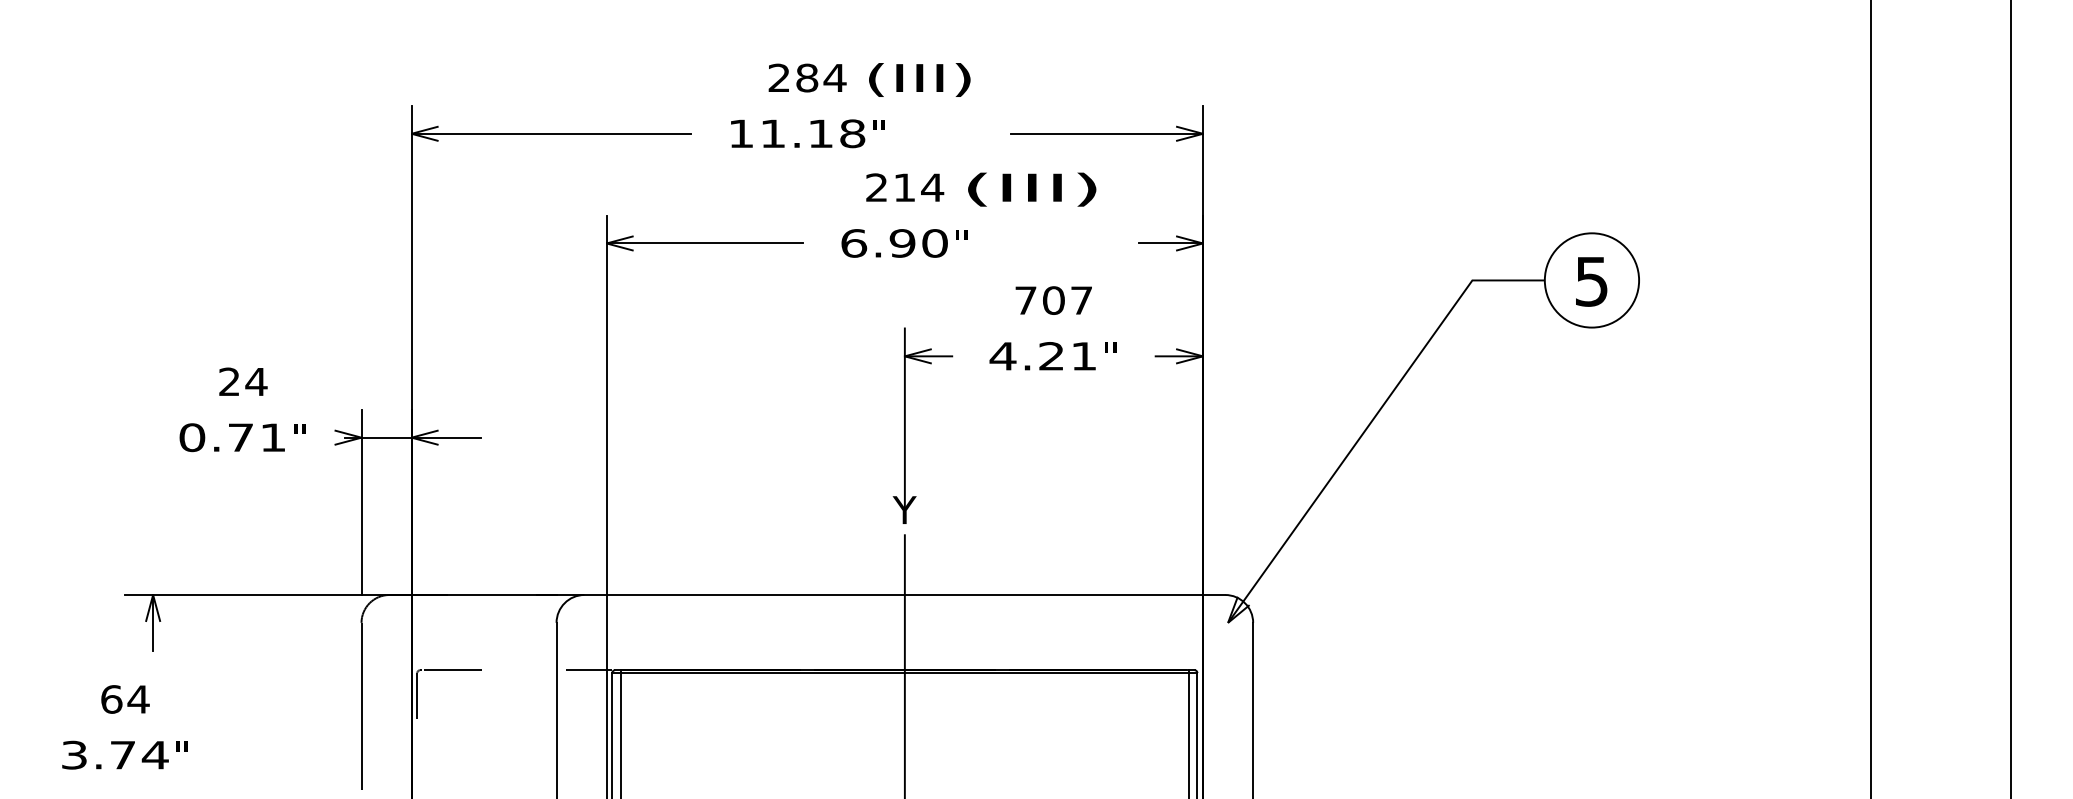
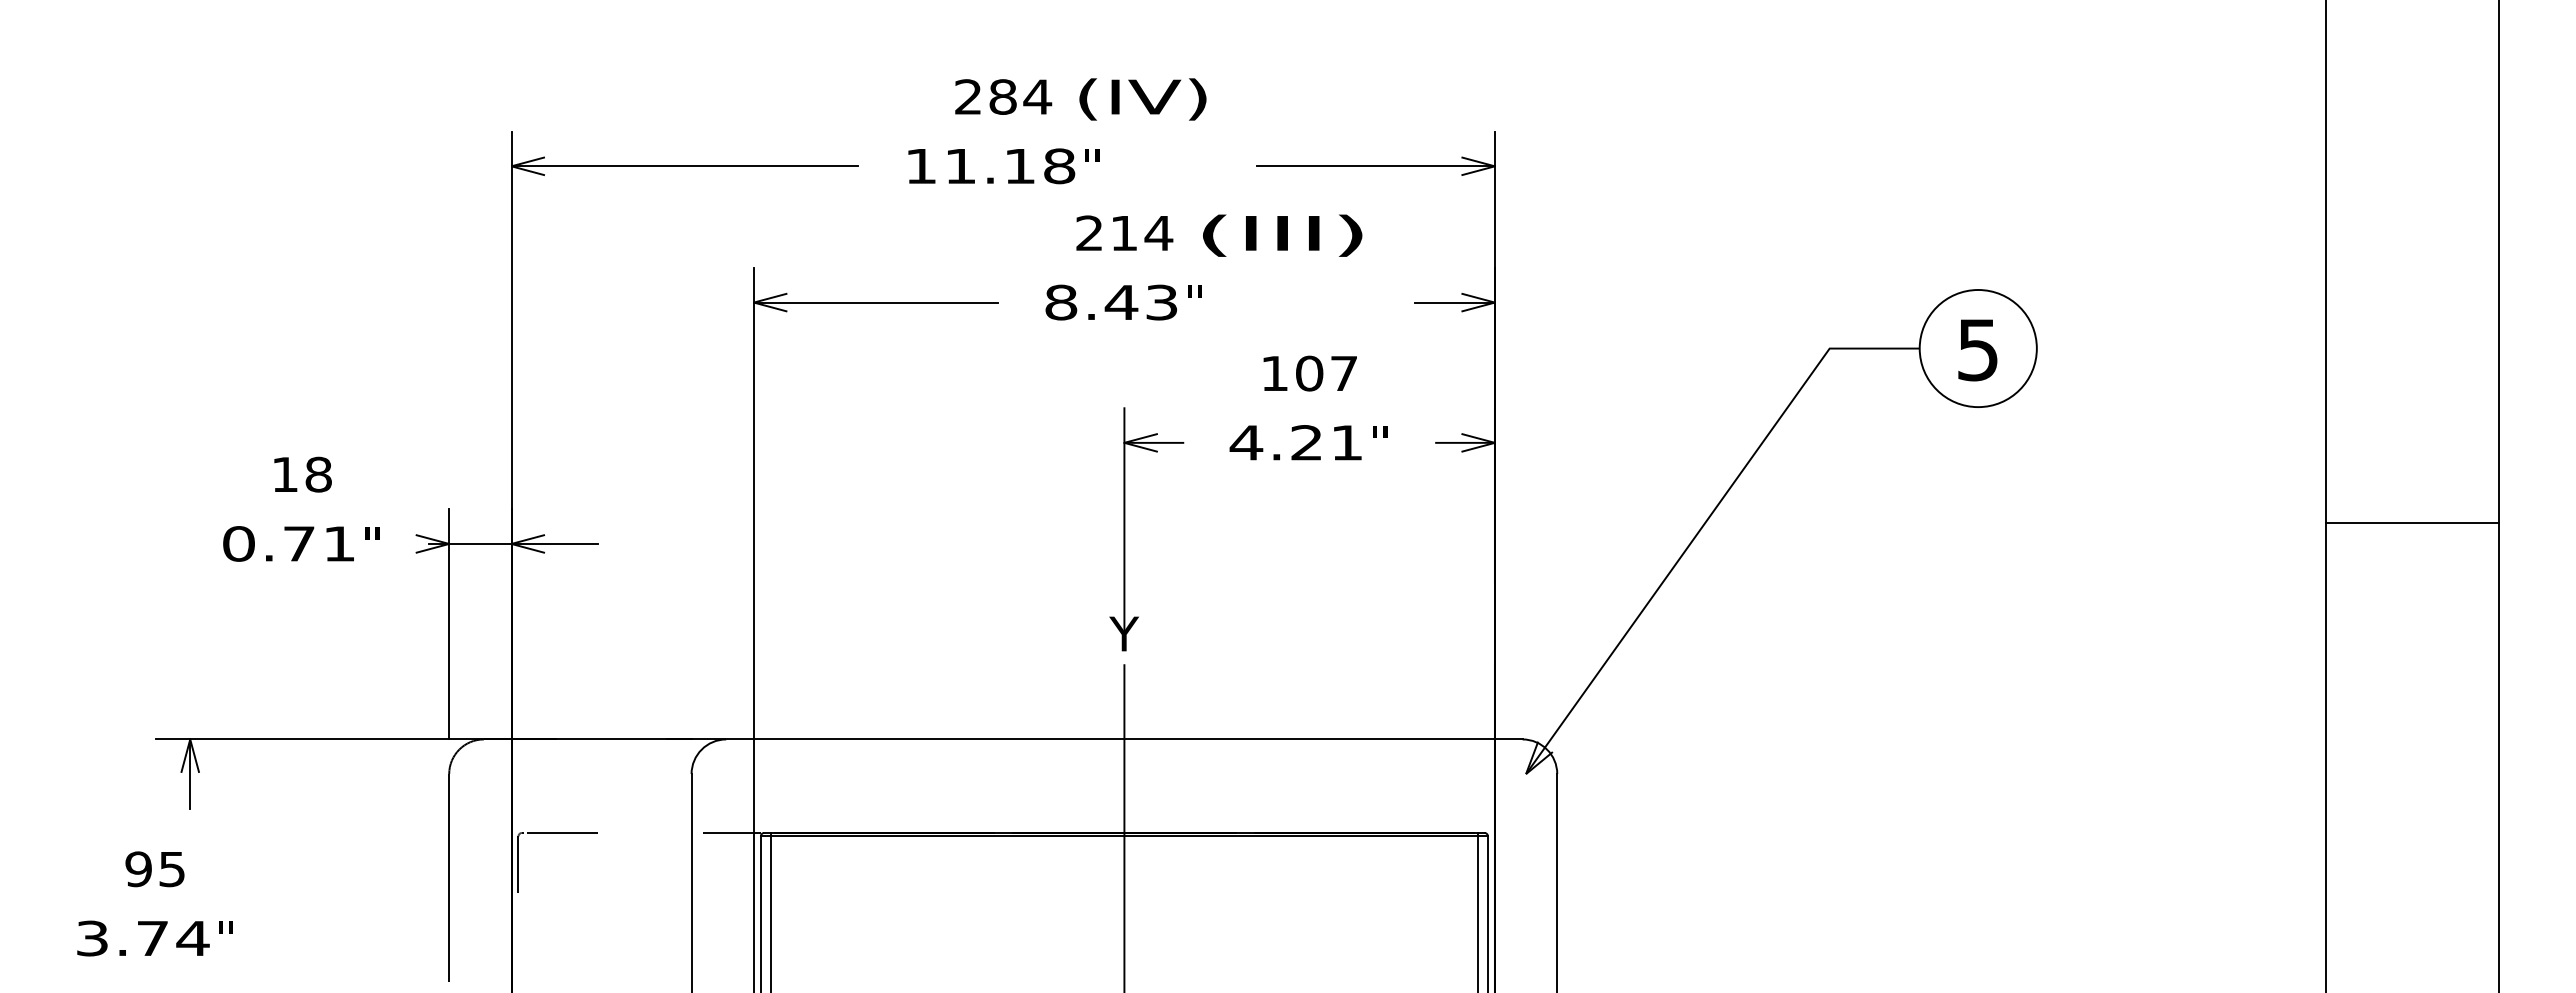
text: (919, 80) -> (1142, 99), (III) -> (IV)
text: (894, 243) -> (1111, 302), 6.90 -> 8.43
text: (1025, 300) -> (1274, 373), 707 -> 107
text: (243, 381) -> (302, 474), 24 -> 18
line: (1940, 420) -> (2411, 522), added
text: (125, 699) -> (155, 869), 64 -> 95

